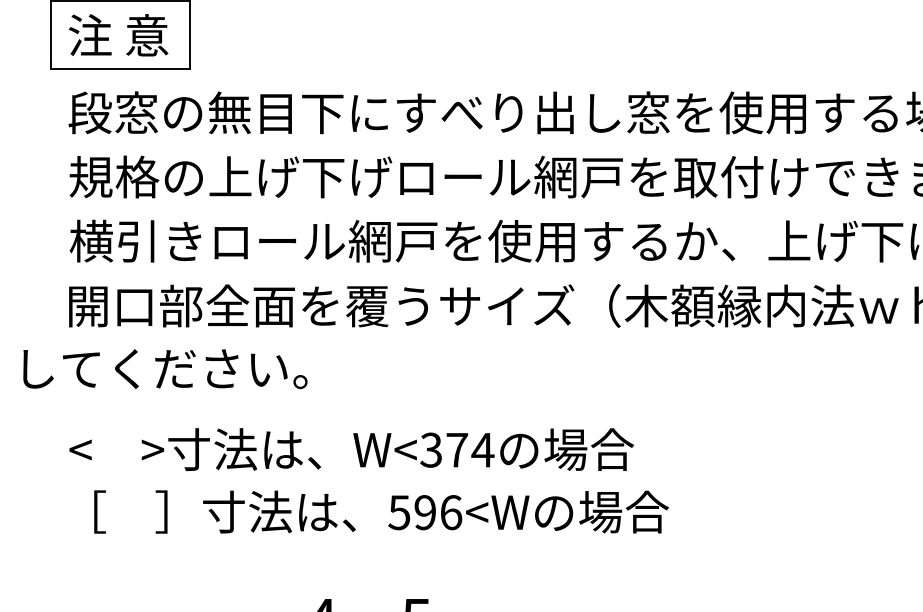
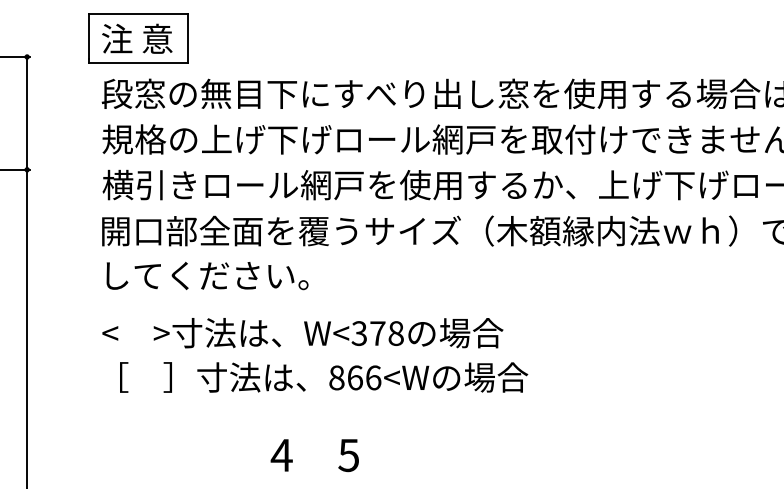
text: (165, 368) -> (207, 275), moved
text: (482, 450) -> (395, 333), W<374 -> W<378
text: (411, 512) -> (345, 377), 596<W -> 866<W

